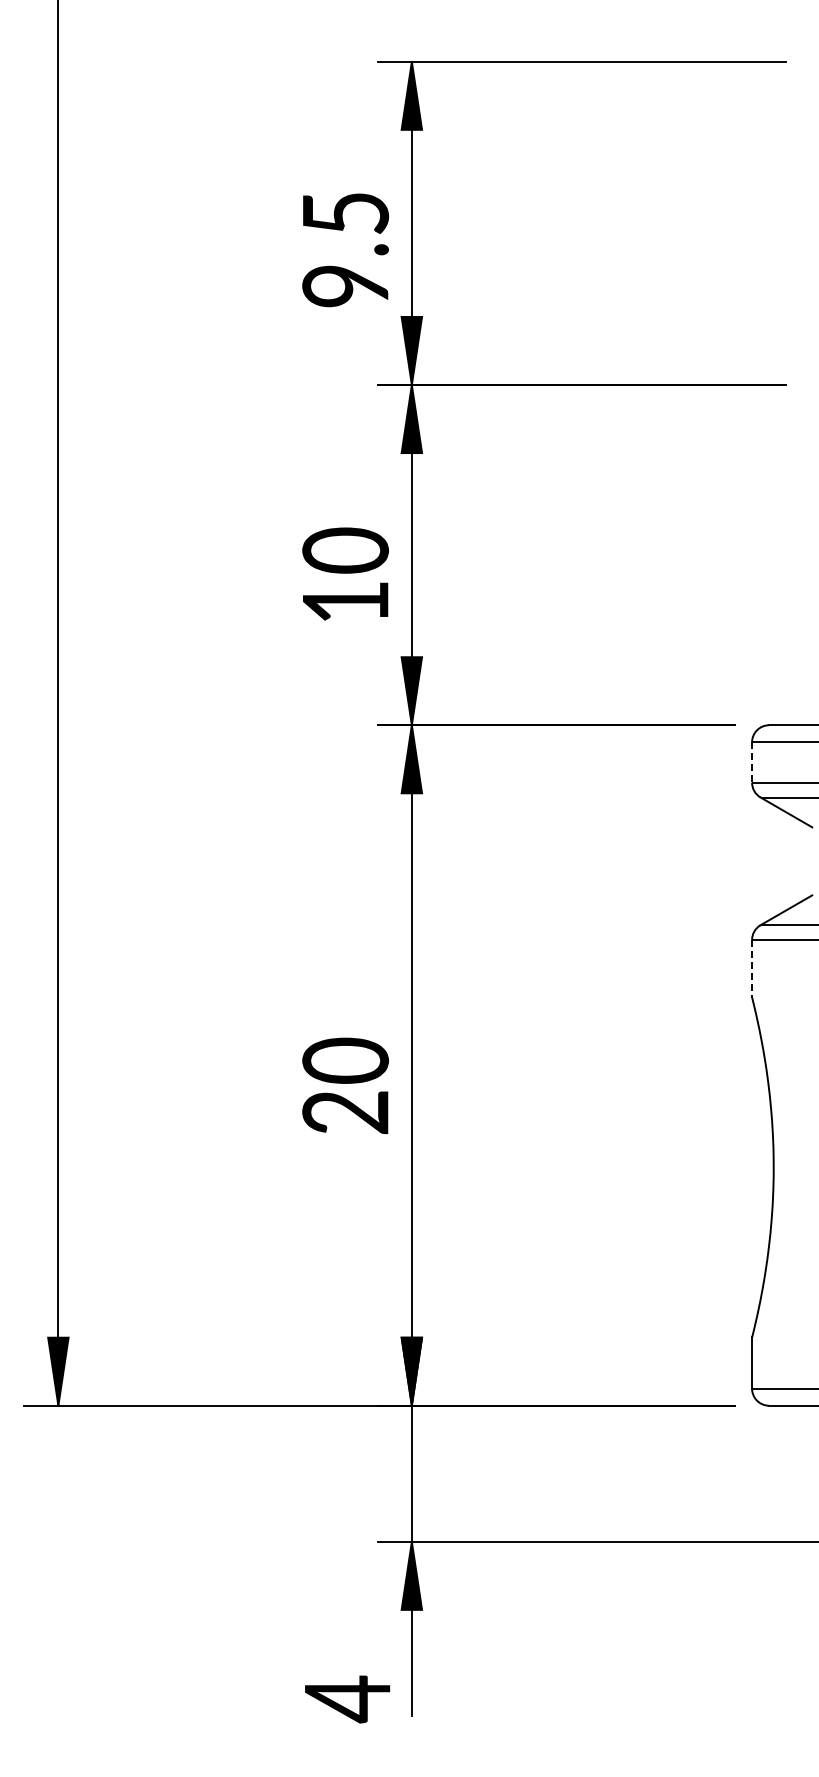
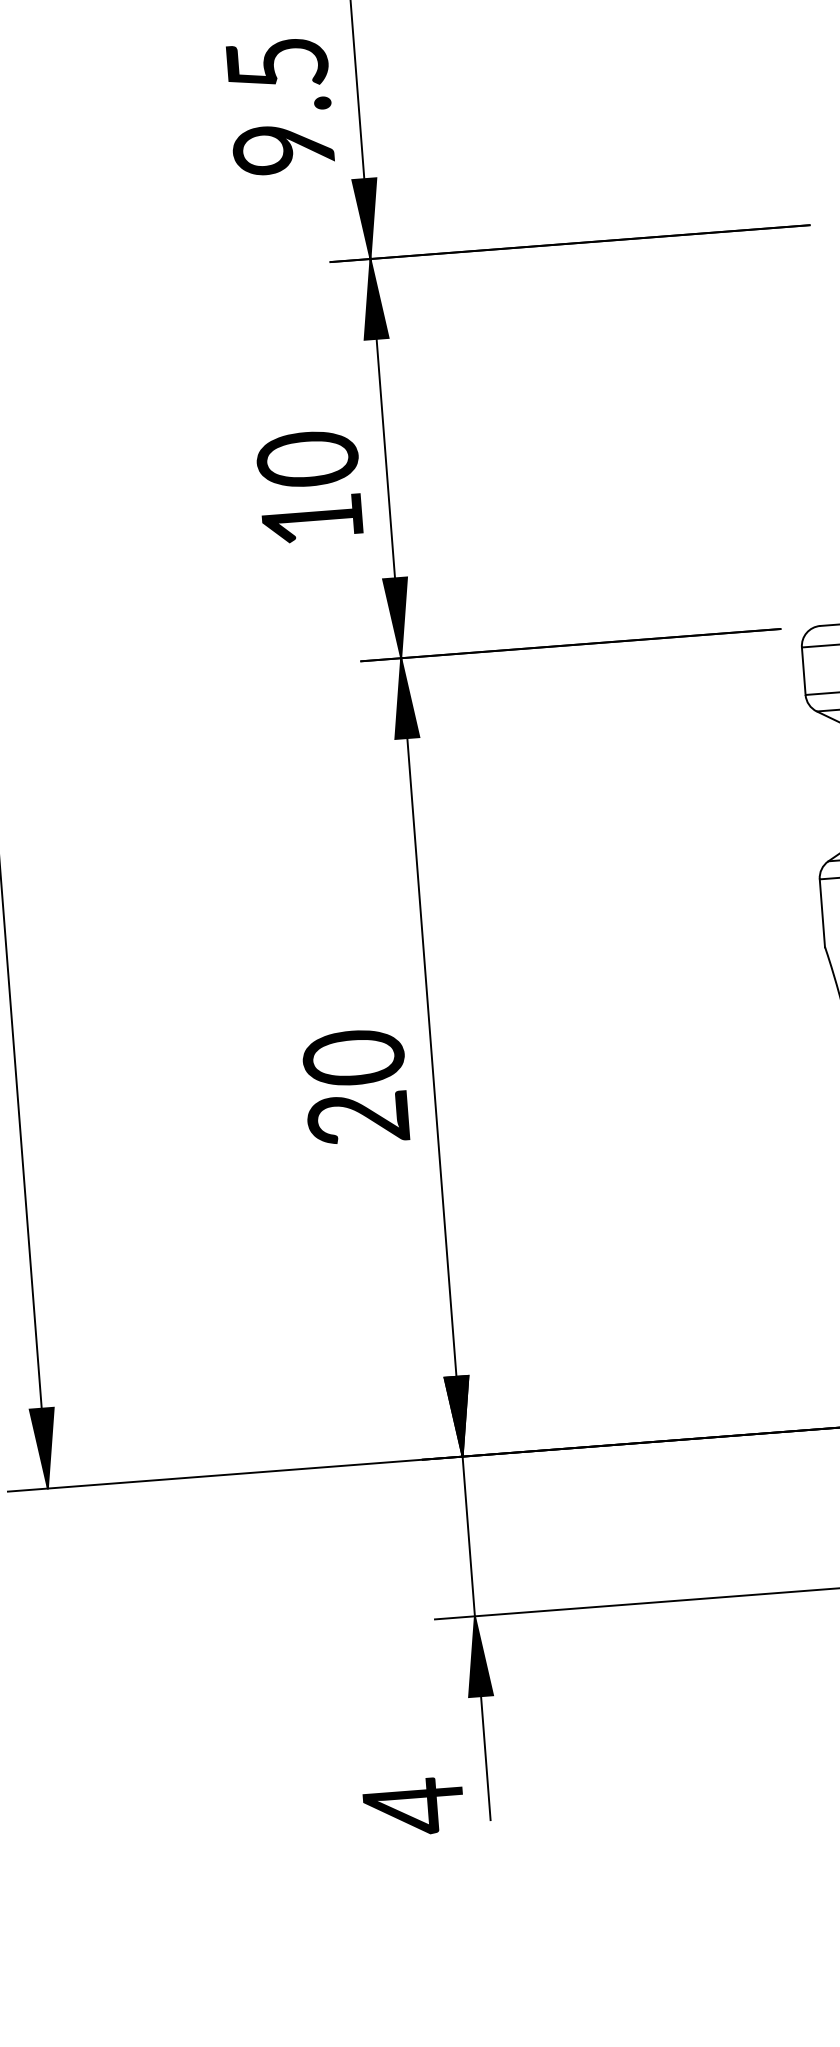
line: (752, 763) -> (804, 672), dashed -> solid
line: (752, 968) -> (822, 912), dashed -> solid

